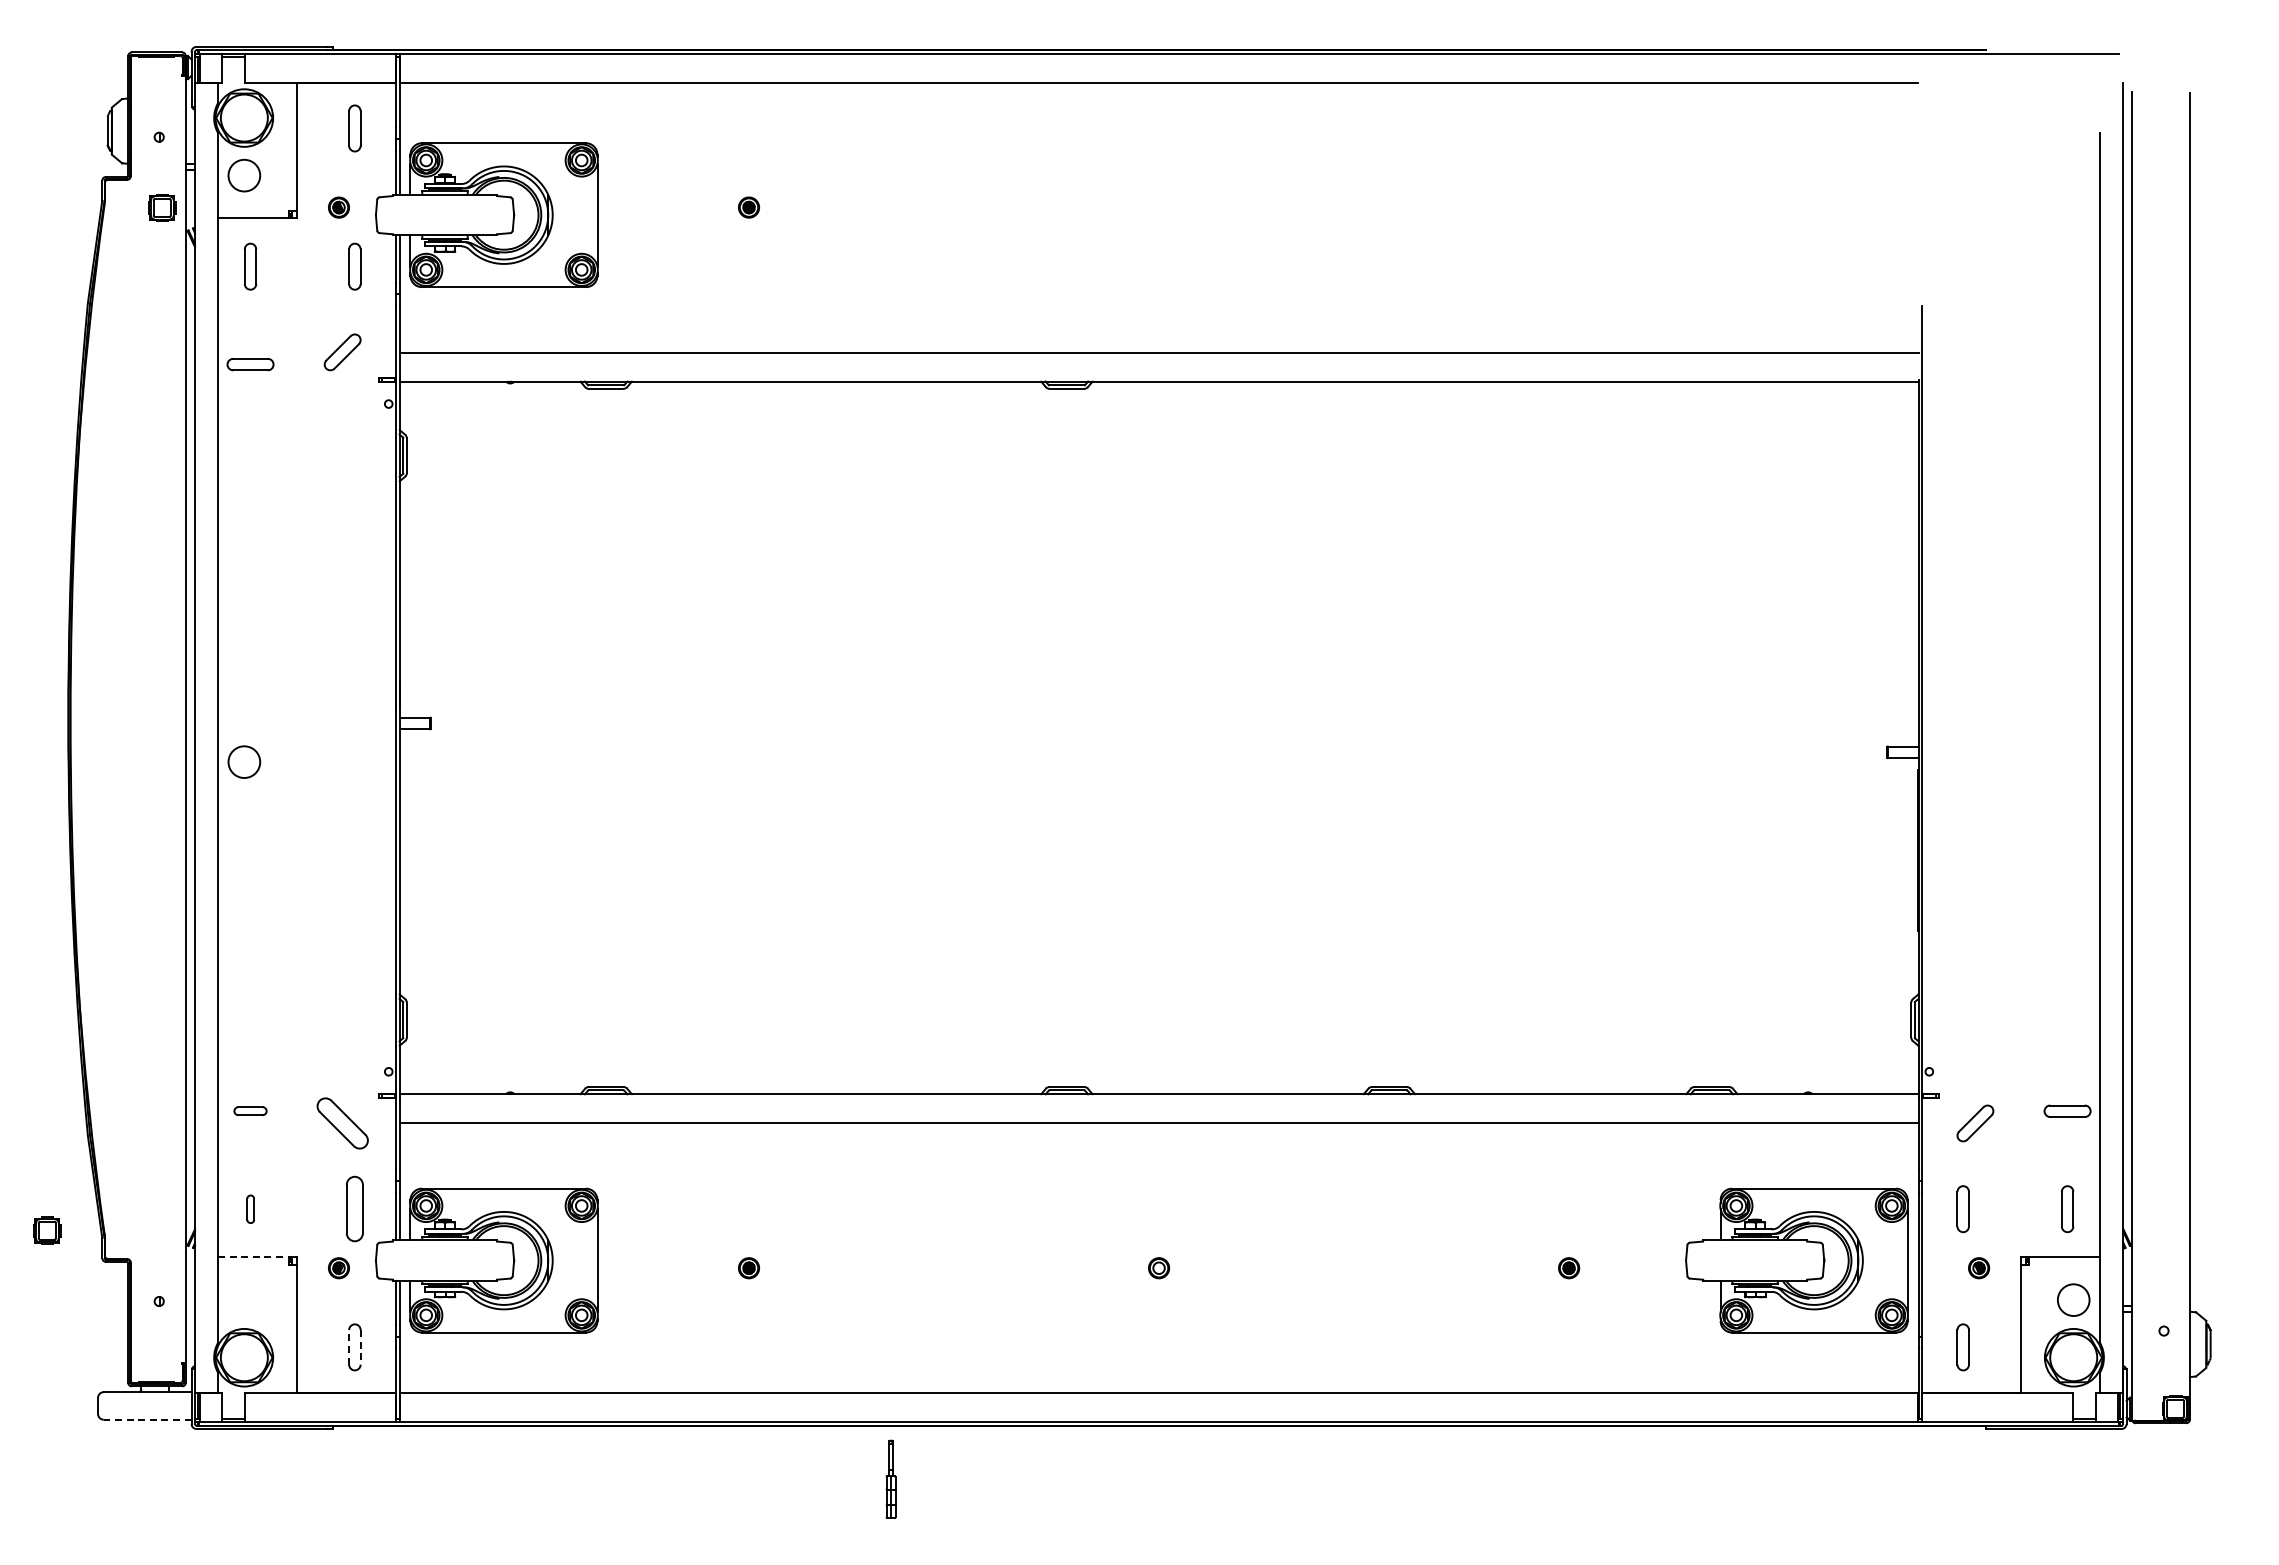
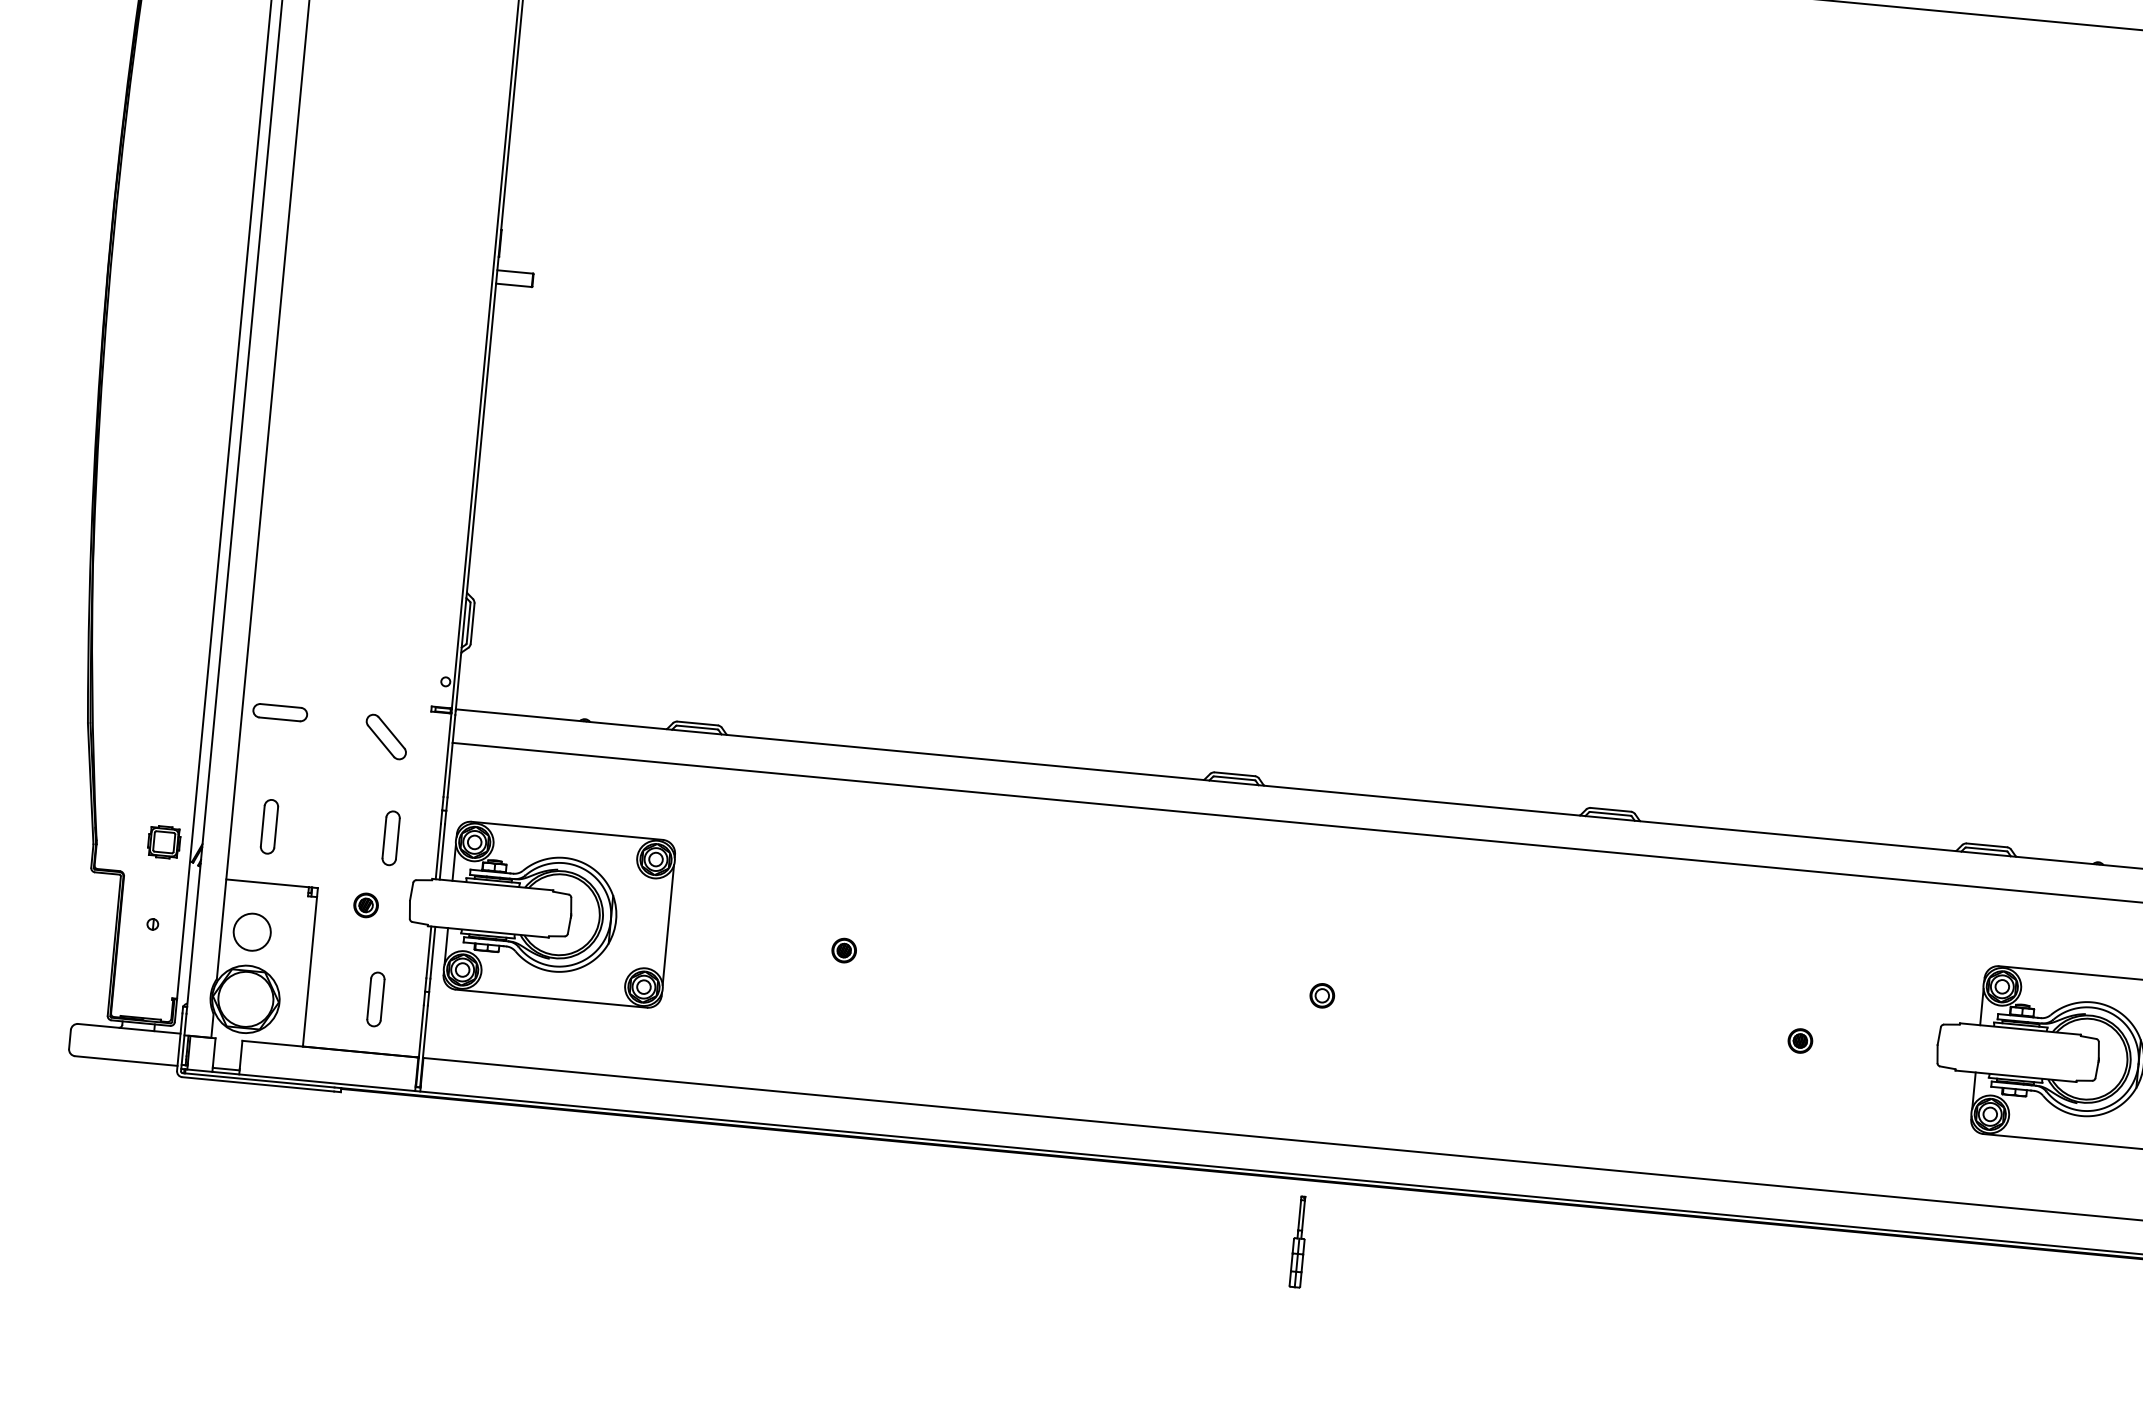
circle: (244, 761) -> (252, 931), moved
part: (250, 1110) -> (280, 711), size x1.43
part: (342, 1123) -> (386, 737), size x0.71
part: (250, 1209) -> (269, 827), size x1.67
part: (354, 1209) -> (390, 838), size x0.71
part: (47, 1230) -> (164, 841), moved
line: (253, 1257) -> (267, 883), dashed -> solid
line: (349, 1346) -> (369, 997), dashed -> solid
line: (360, 1347) -> (382, 1000), dashed -> solid
line: (147, 1419) -> (126, 1060), dashed -> solid
part: (890, 1478) -> (1298, 1240), moved

